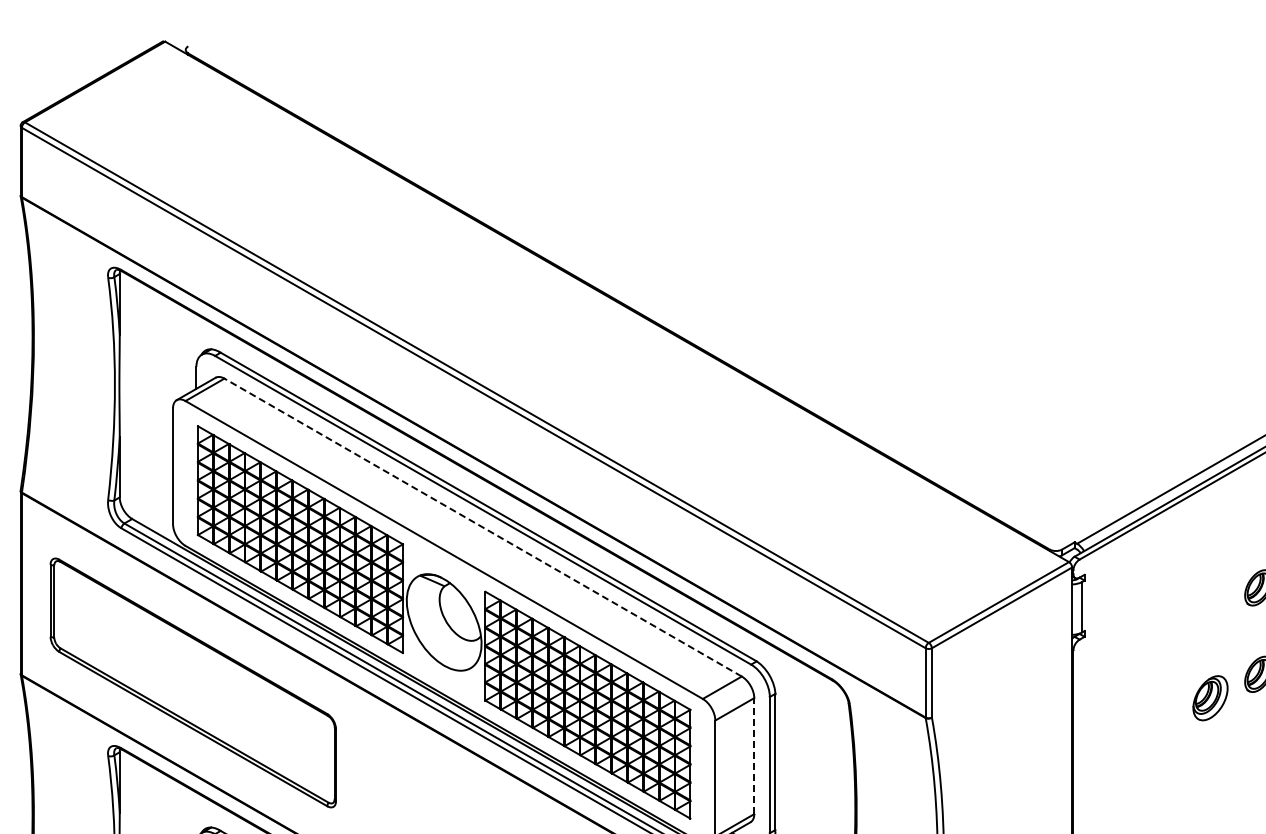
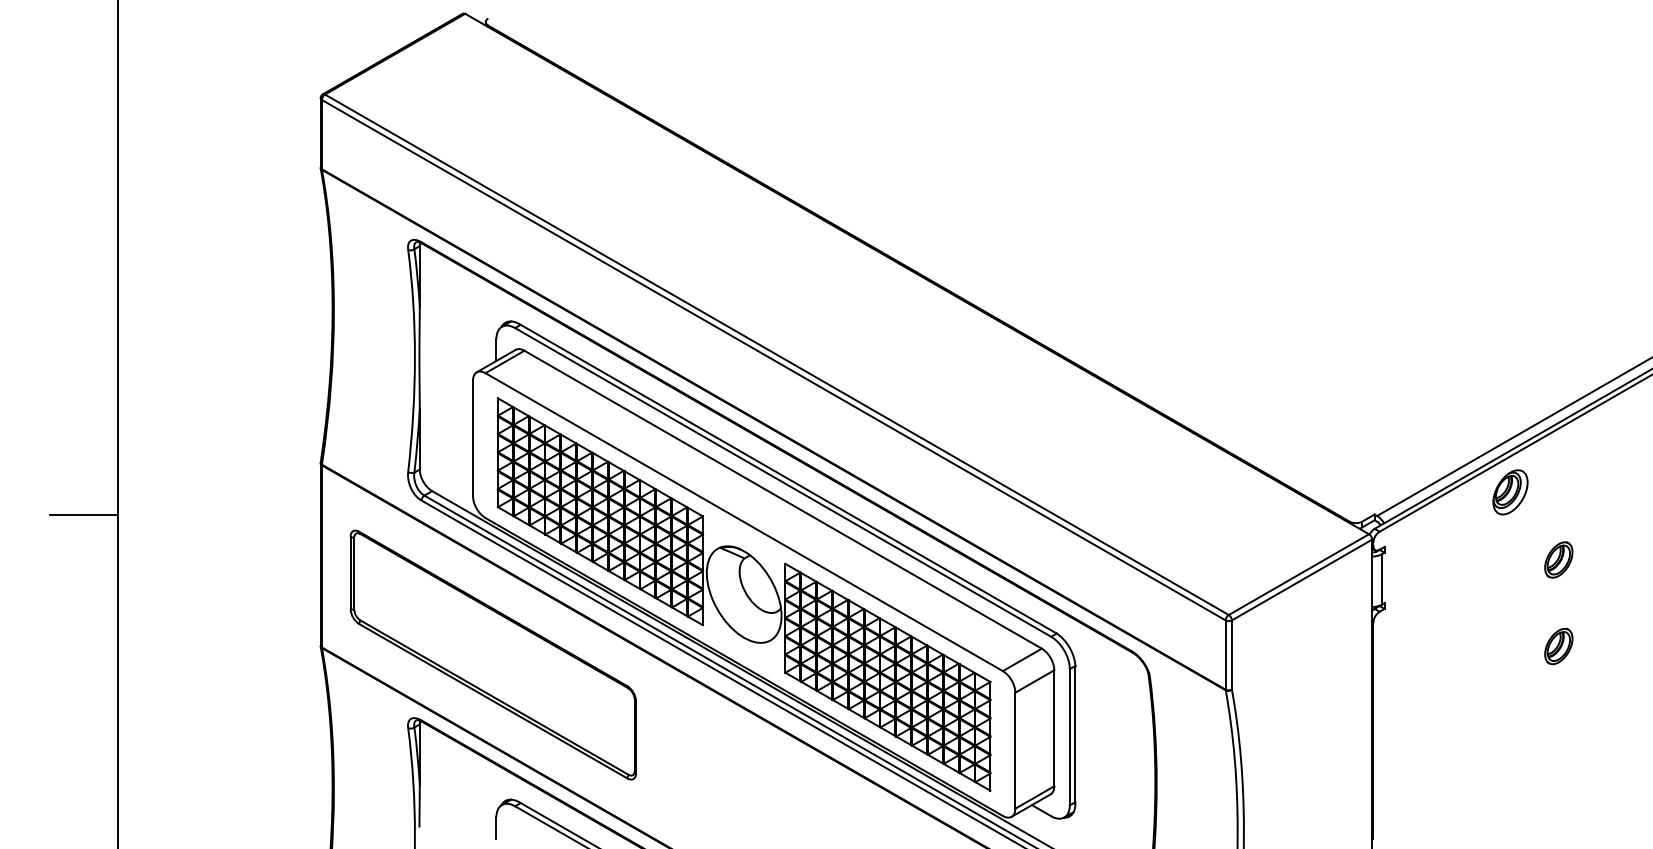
line: (482, 527) -> (782, 499), dashed -> solid
part: (1210, 698) -> (1510, 492), moved
line: (754, 755) -> (1054, 727), dashed -> solid

